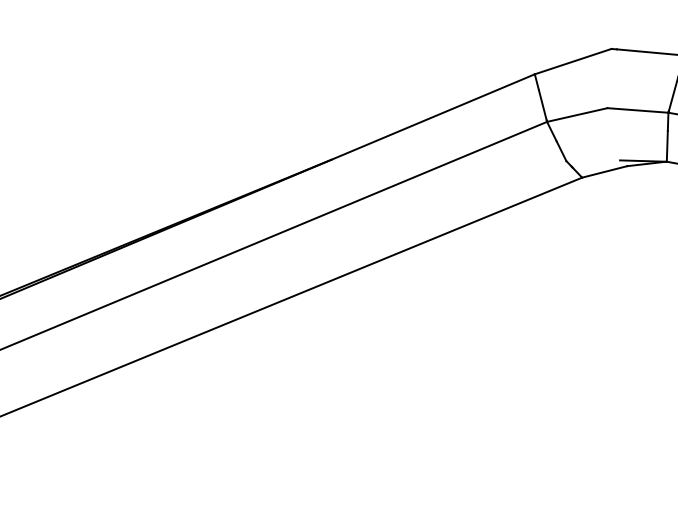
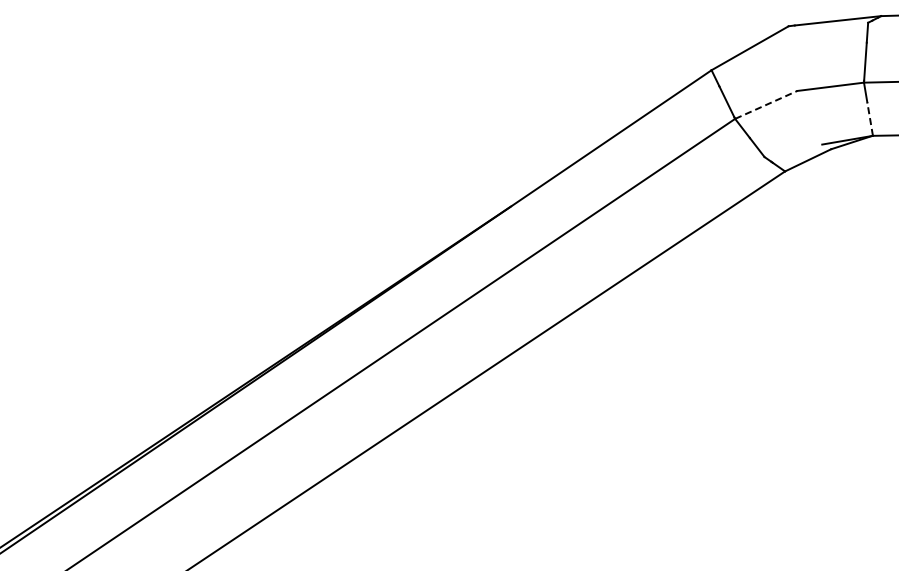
line: (577, 114) -> (766, 104), solid -> dashed
line: (667, 146) -> (870, 119), solid -> dashed

